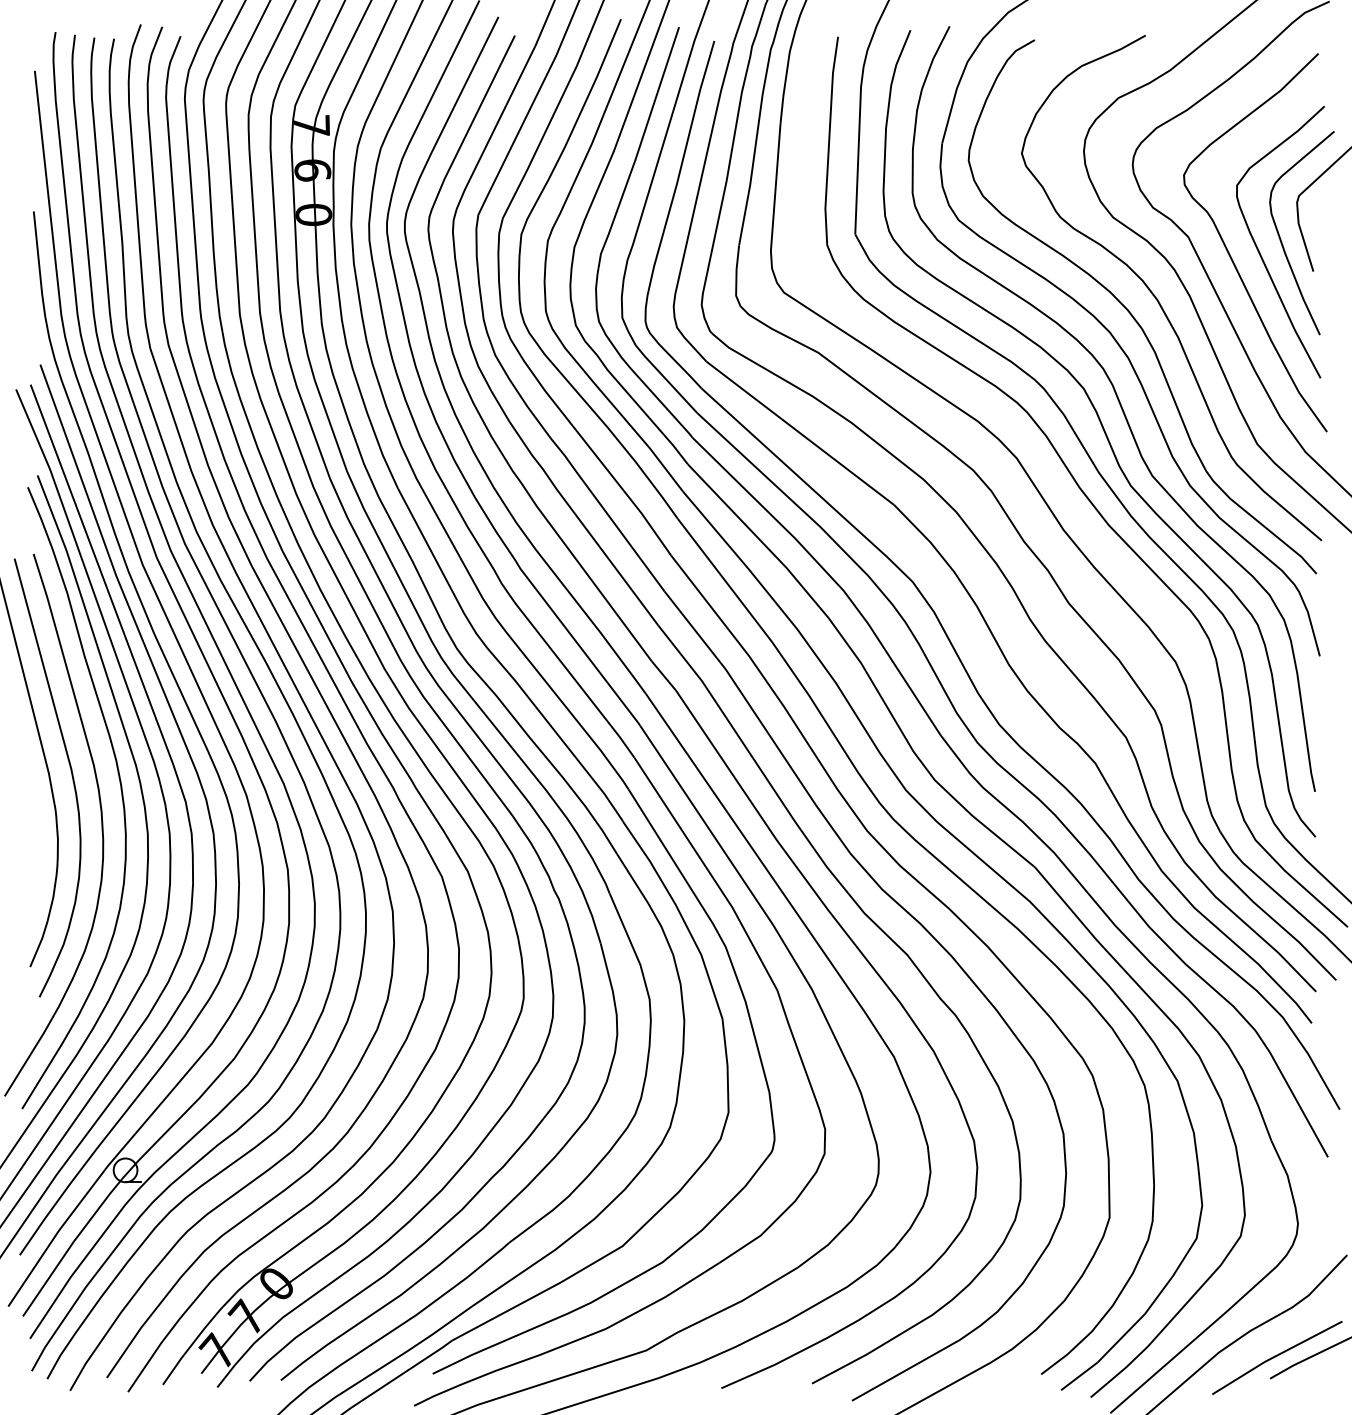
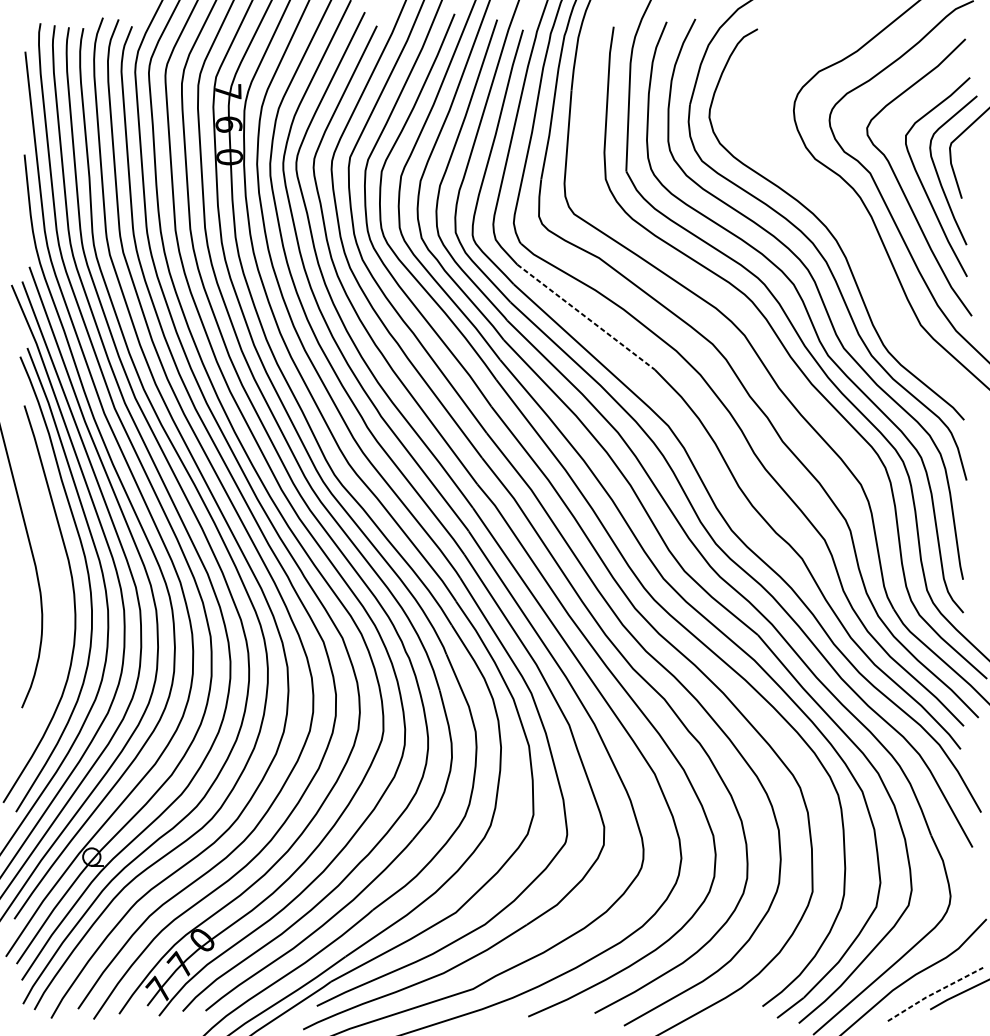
curve: (1158, 299) -> (848, 219), removed
line: (800, 433) -> (586, 317), solid -> dashed
curve: (70, 771) -> (51, 564), removed
line: (1276, 1356) -> (934, 993), solid -> dashed

